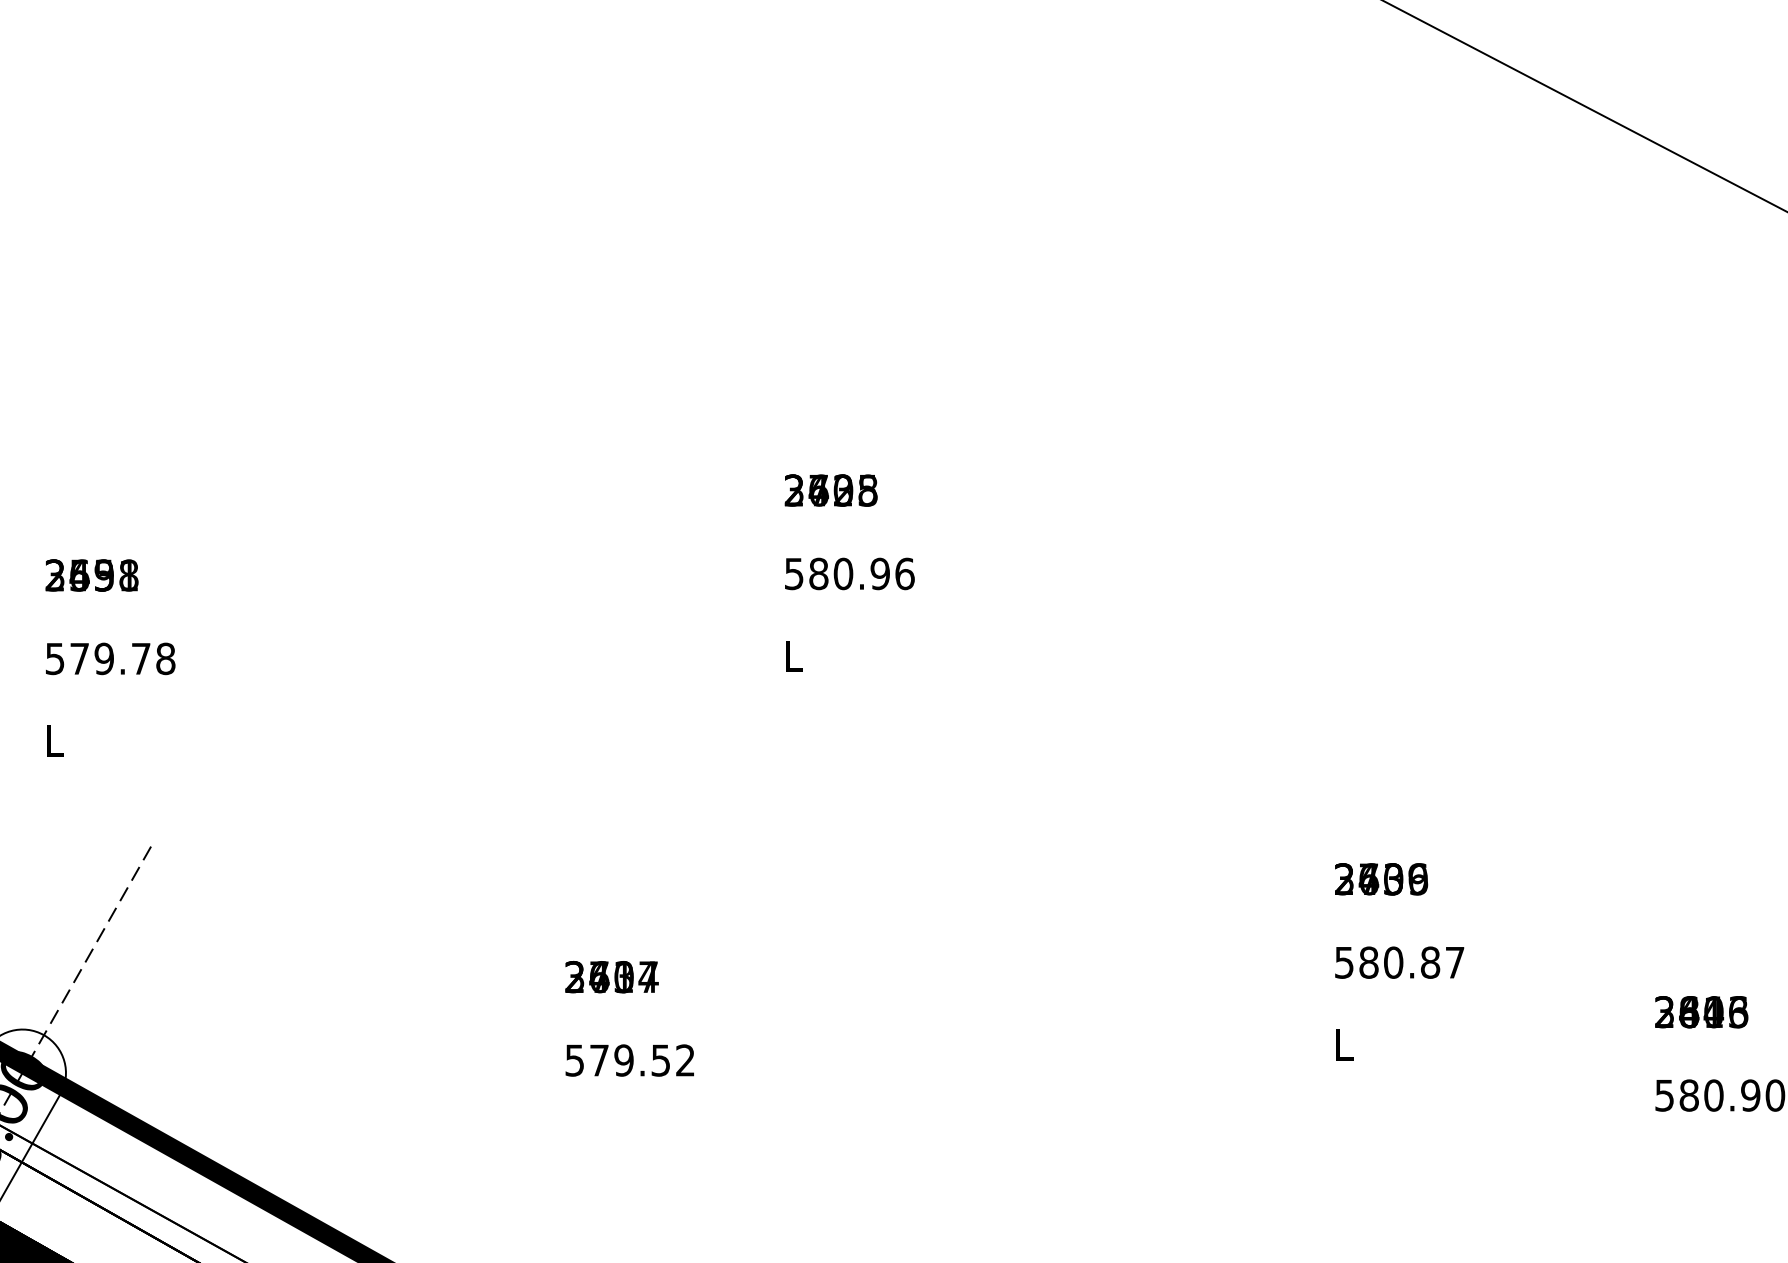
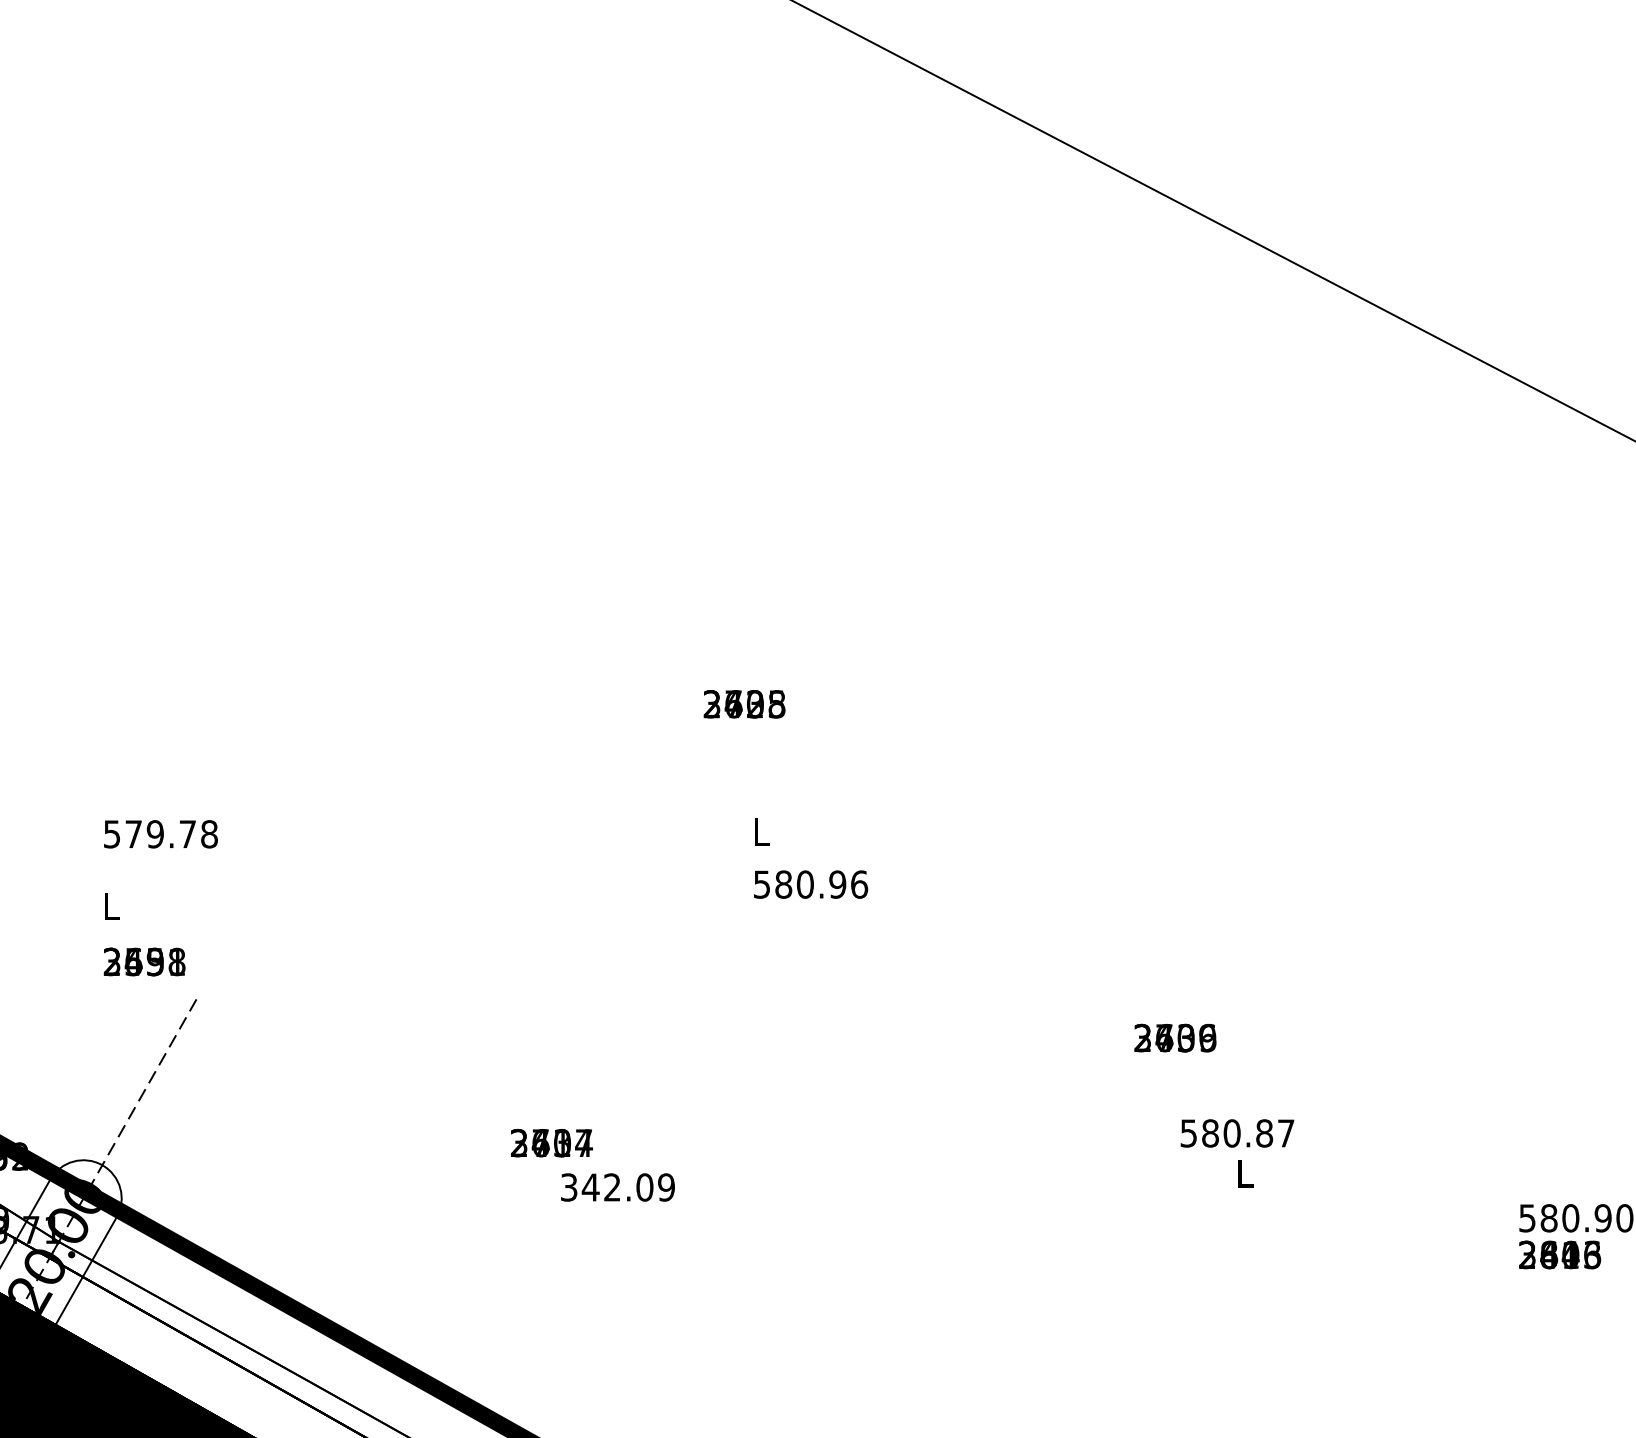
text: (831, 490) -> (744, 704), moved
text: (850, 573) -> (811, 884), moved
text: (91, 574) -> (144, 961), moved
text: (1381, 878) -> (1175, 1037), moved
text: (1399, 962) -> (1237, 1133), moved
text: (611, 976) -> (551, 1142), moved
text: (1702, 1011) -> (1560, 1254), moved
text: (629, 1060) -> (617, 1187), 579.52 -> 342.09

